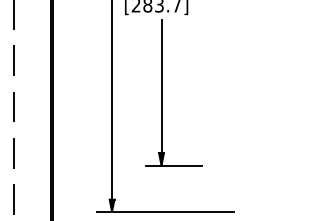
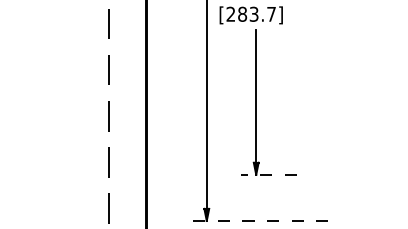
line: (173, 165) -> (268, 174), solid -> dashed
line: (164, 211) -> (259, 220), solid -> dashed

